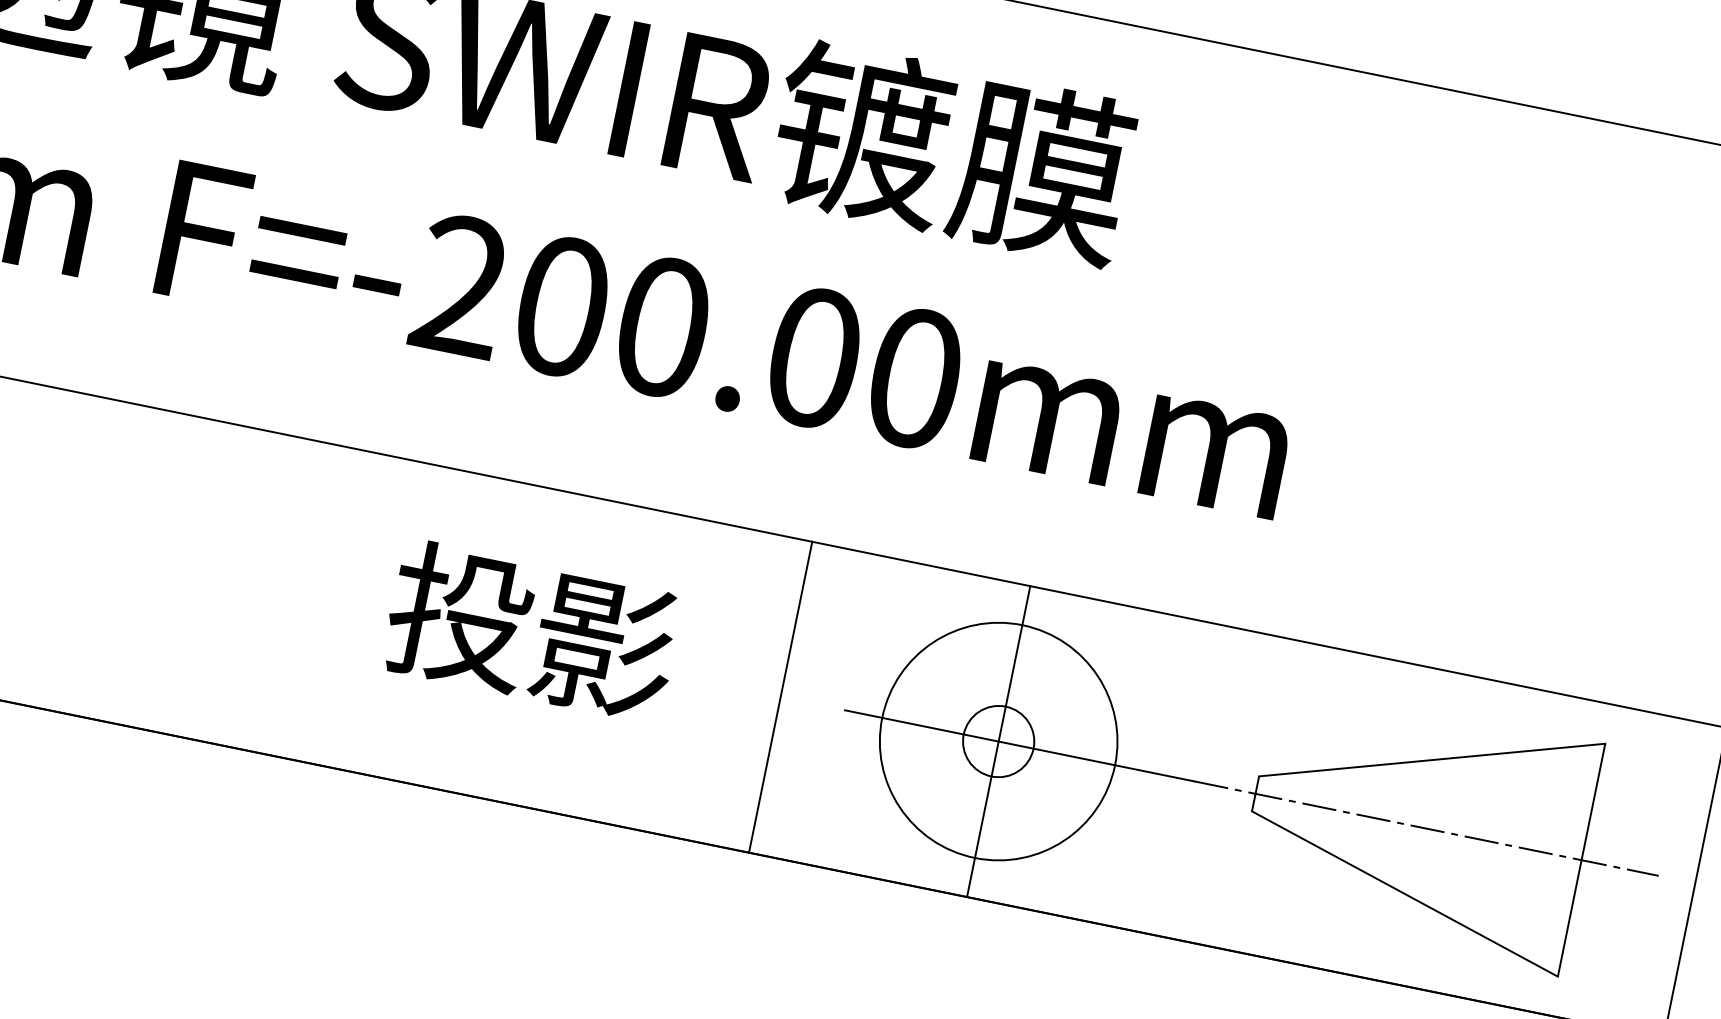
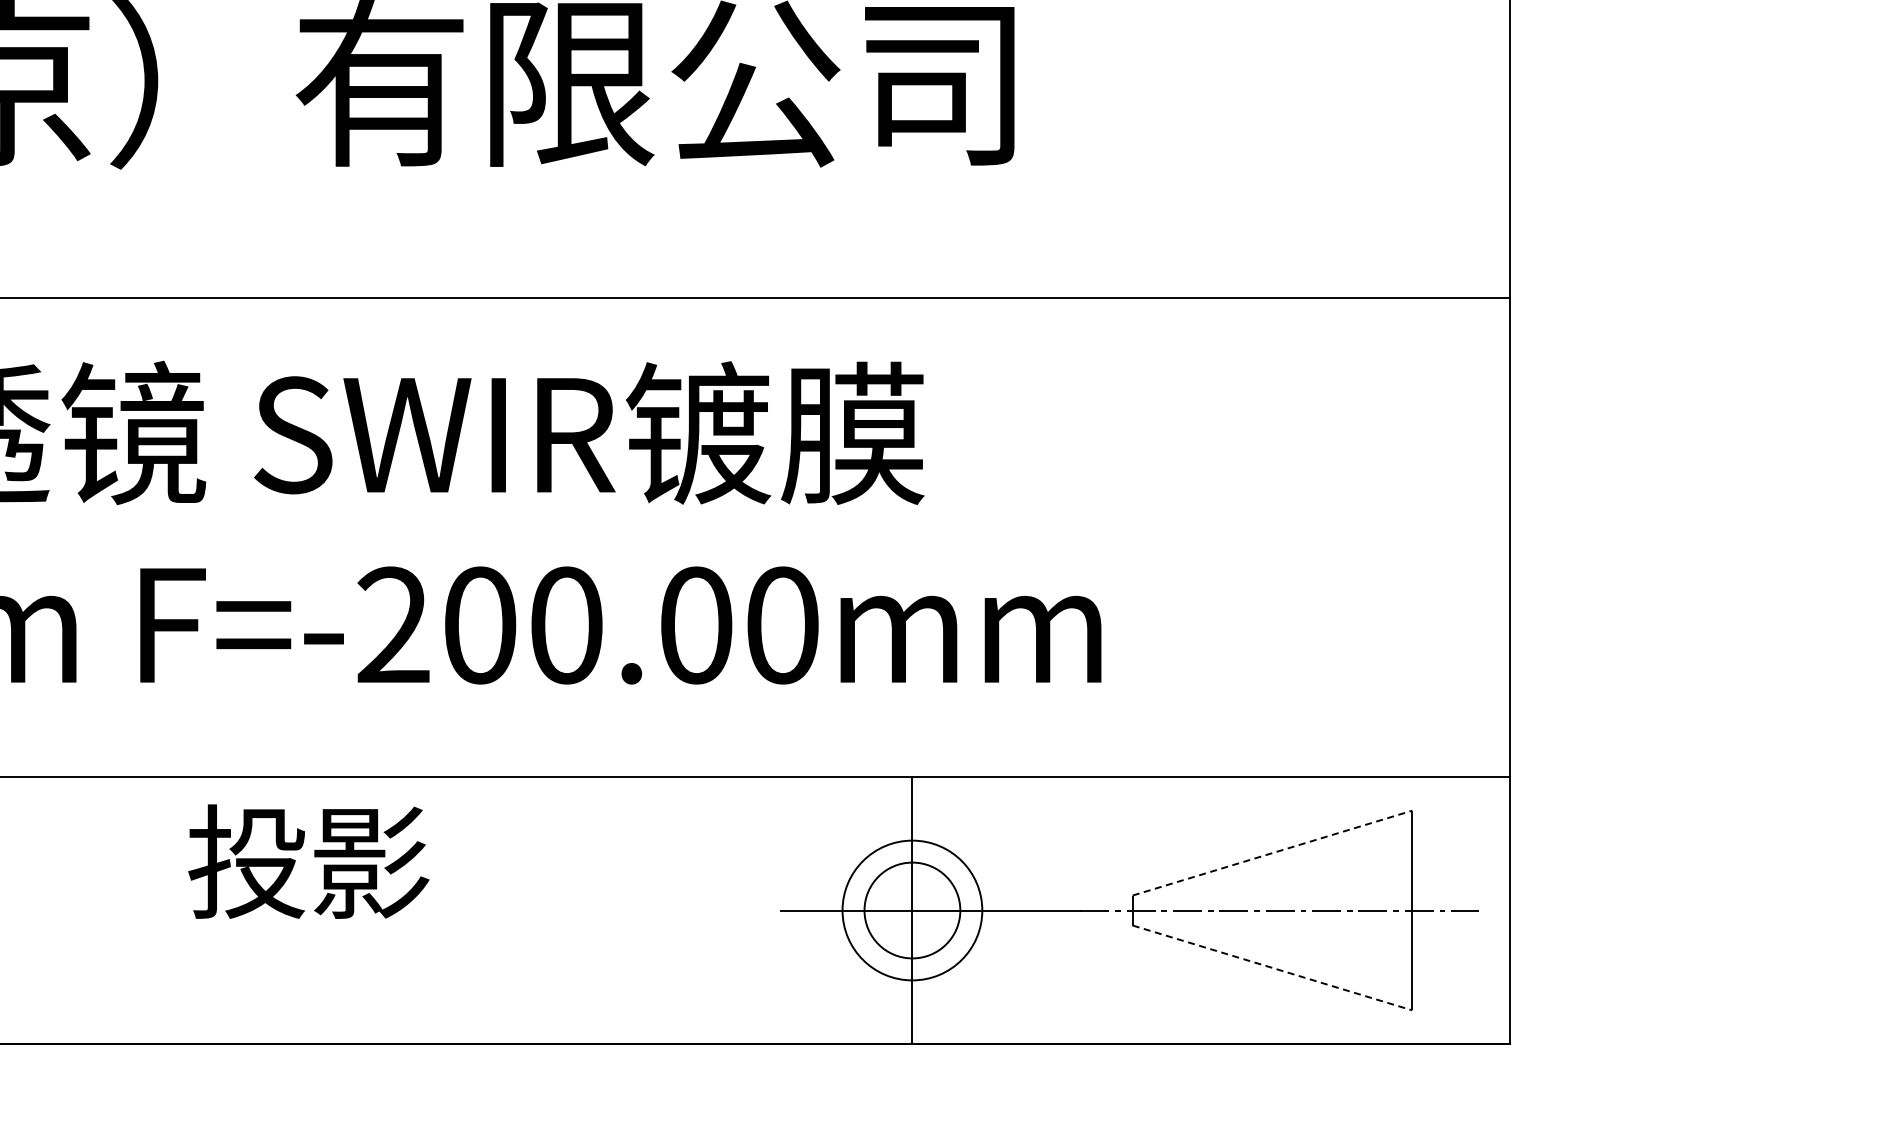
text: (531, 630) -> (308, 861), moved
line: (780, 697) -> (725, 910), removed
circle: (998, 741) -> (912, 910), size x0.7
circle: (998, 741) -> (912, 910), size x1.6
line: (1433, 759) -> (1273, 852), solid -> dashed
line: (1405, 894) -> (1273, 968), solid -> dashed

